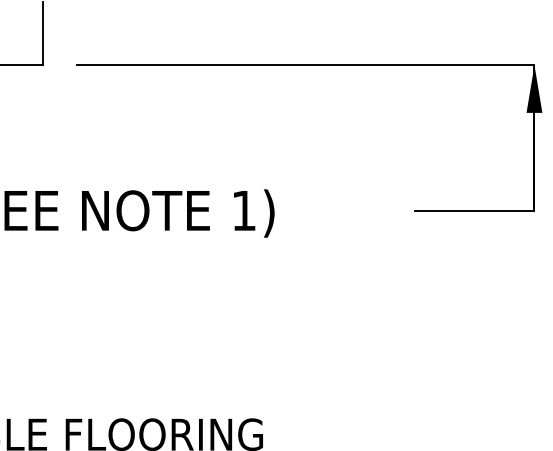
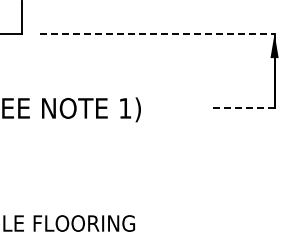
line: (306, 64) -> (157, 33), solid -> dashed
line: (473, 210) -> (243, 108), solid -> dashed

